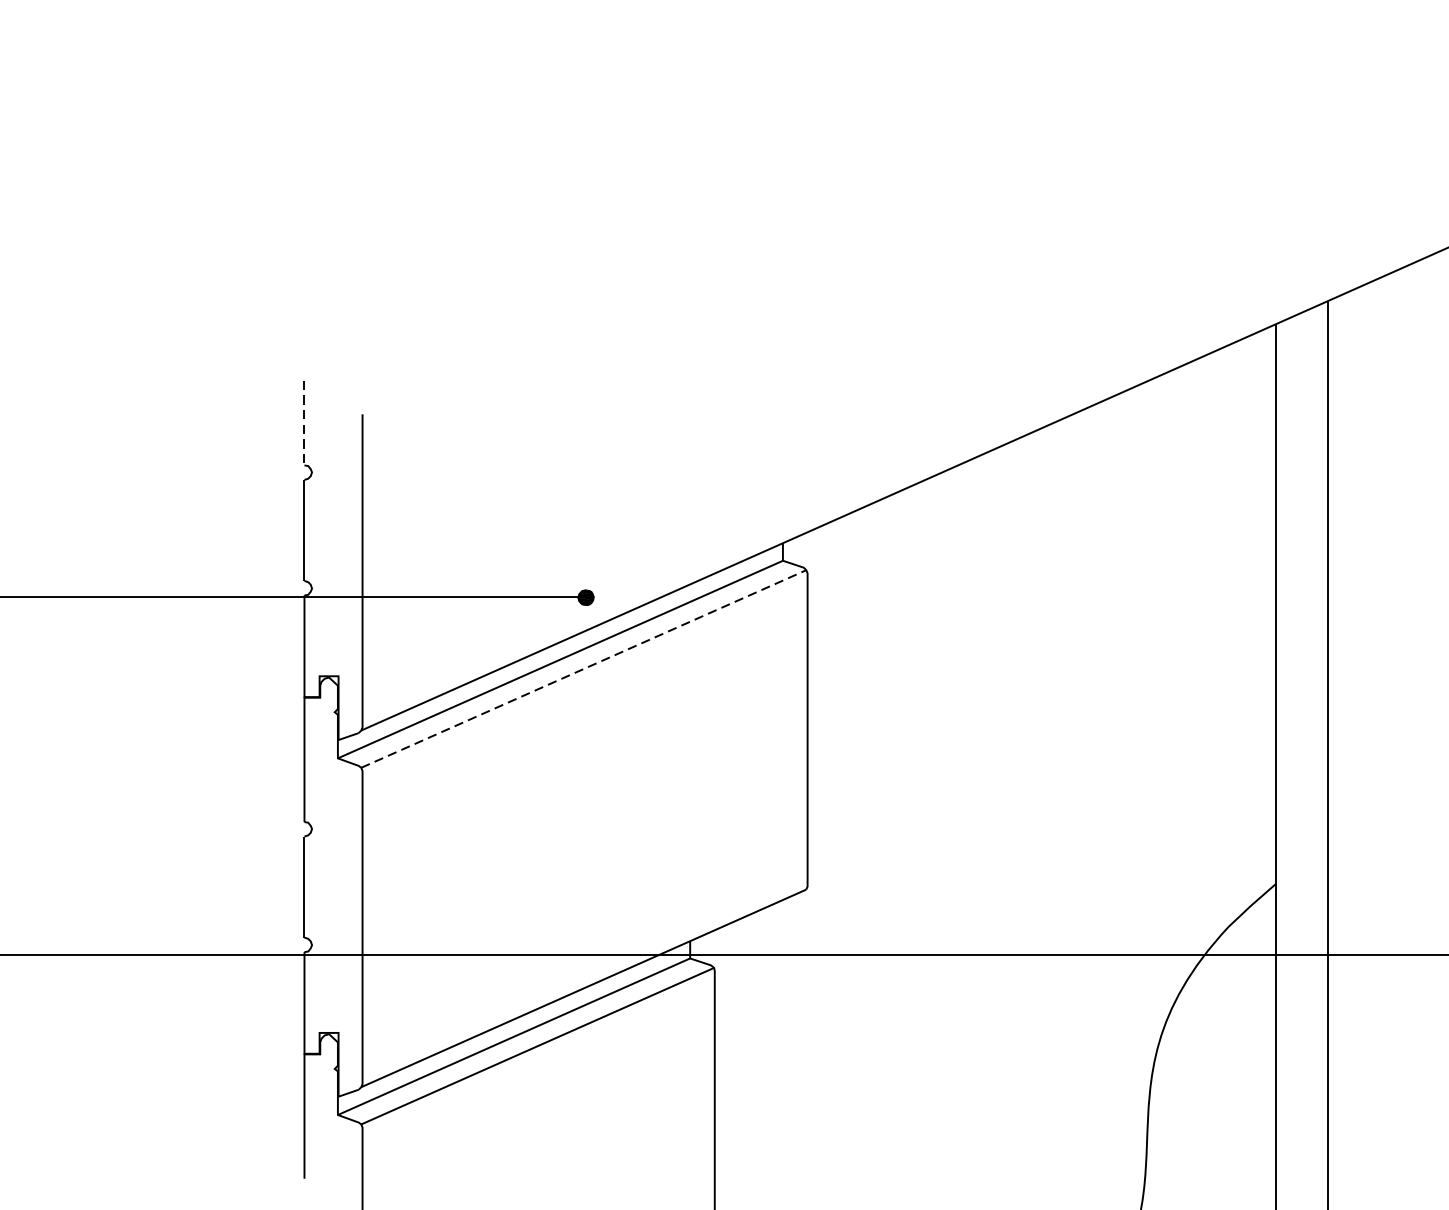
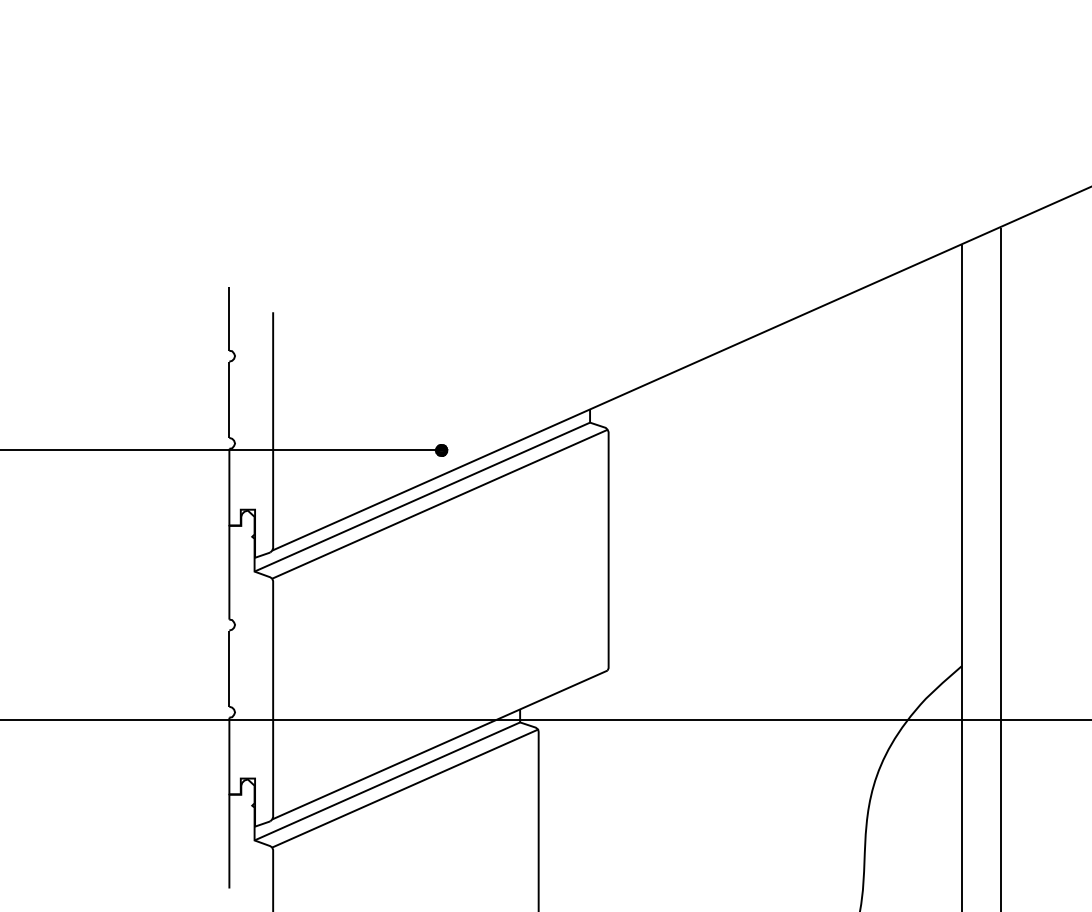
line: (304, 422) -> (229, 318), dashed -> solid
line: (583, 669) -> (439, 504), dashed -> solid

